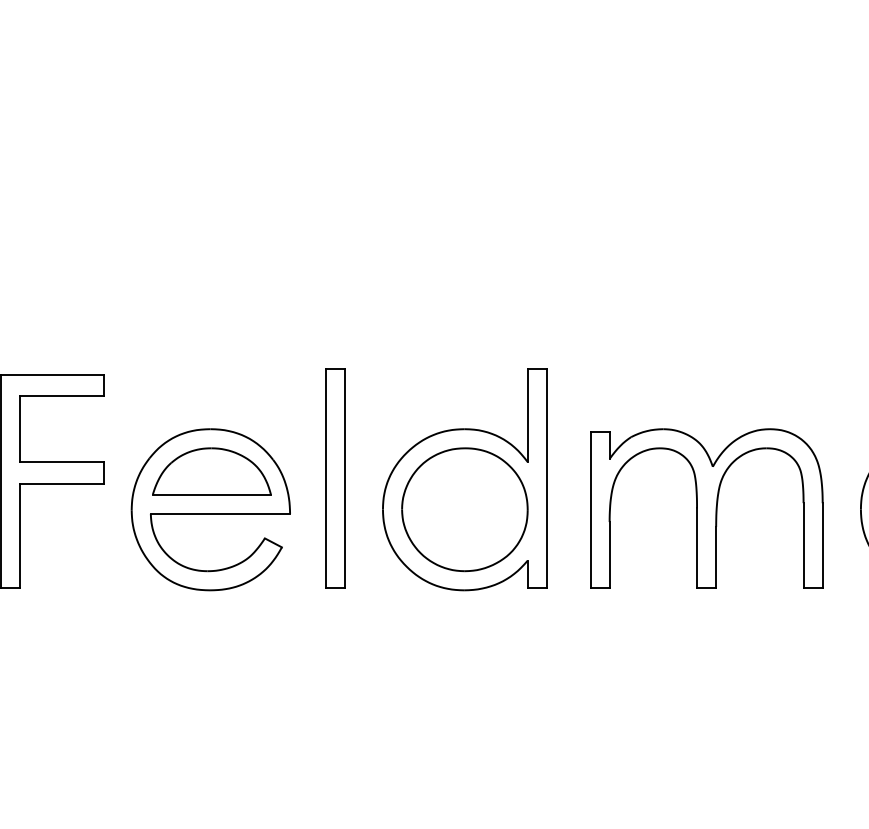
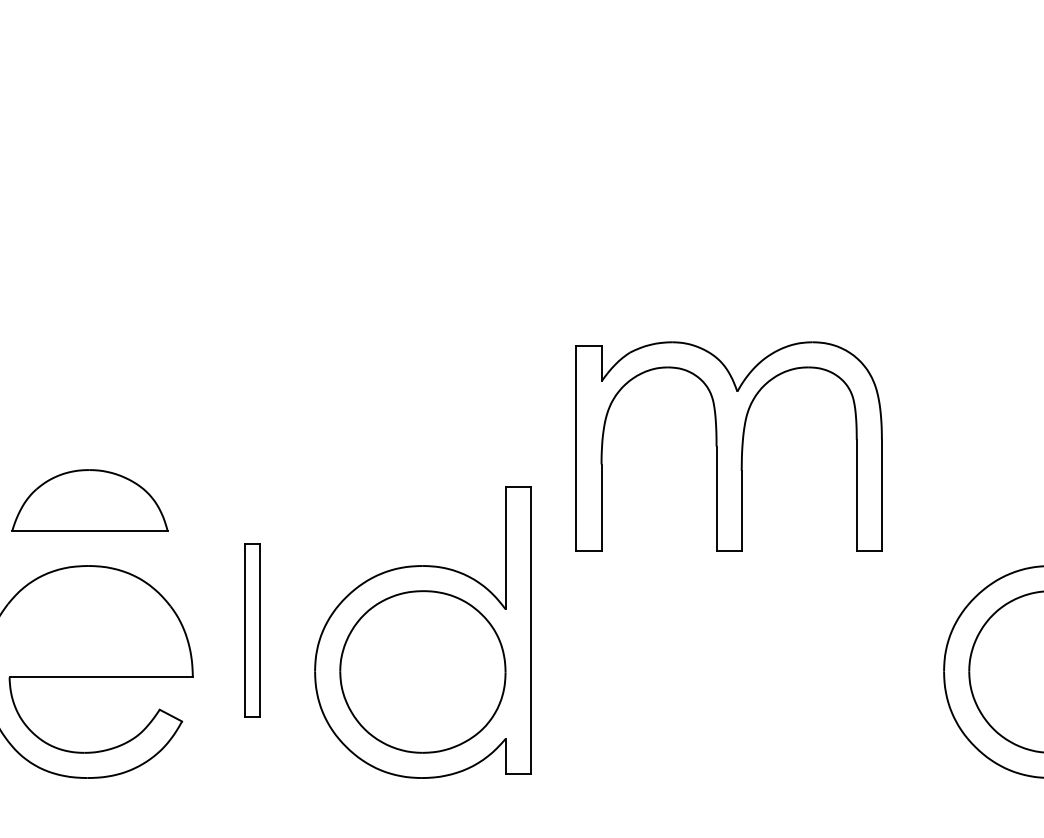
part: (211, 471) -> (89, 500), moved
part: (335, 478) -> (252, 630), size x0.6
part: (706, 508) -> (729, 446), moved

